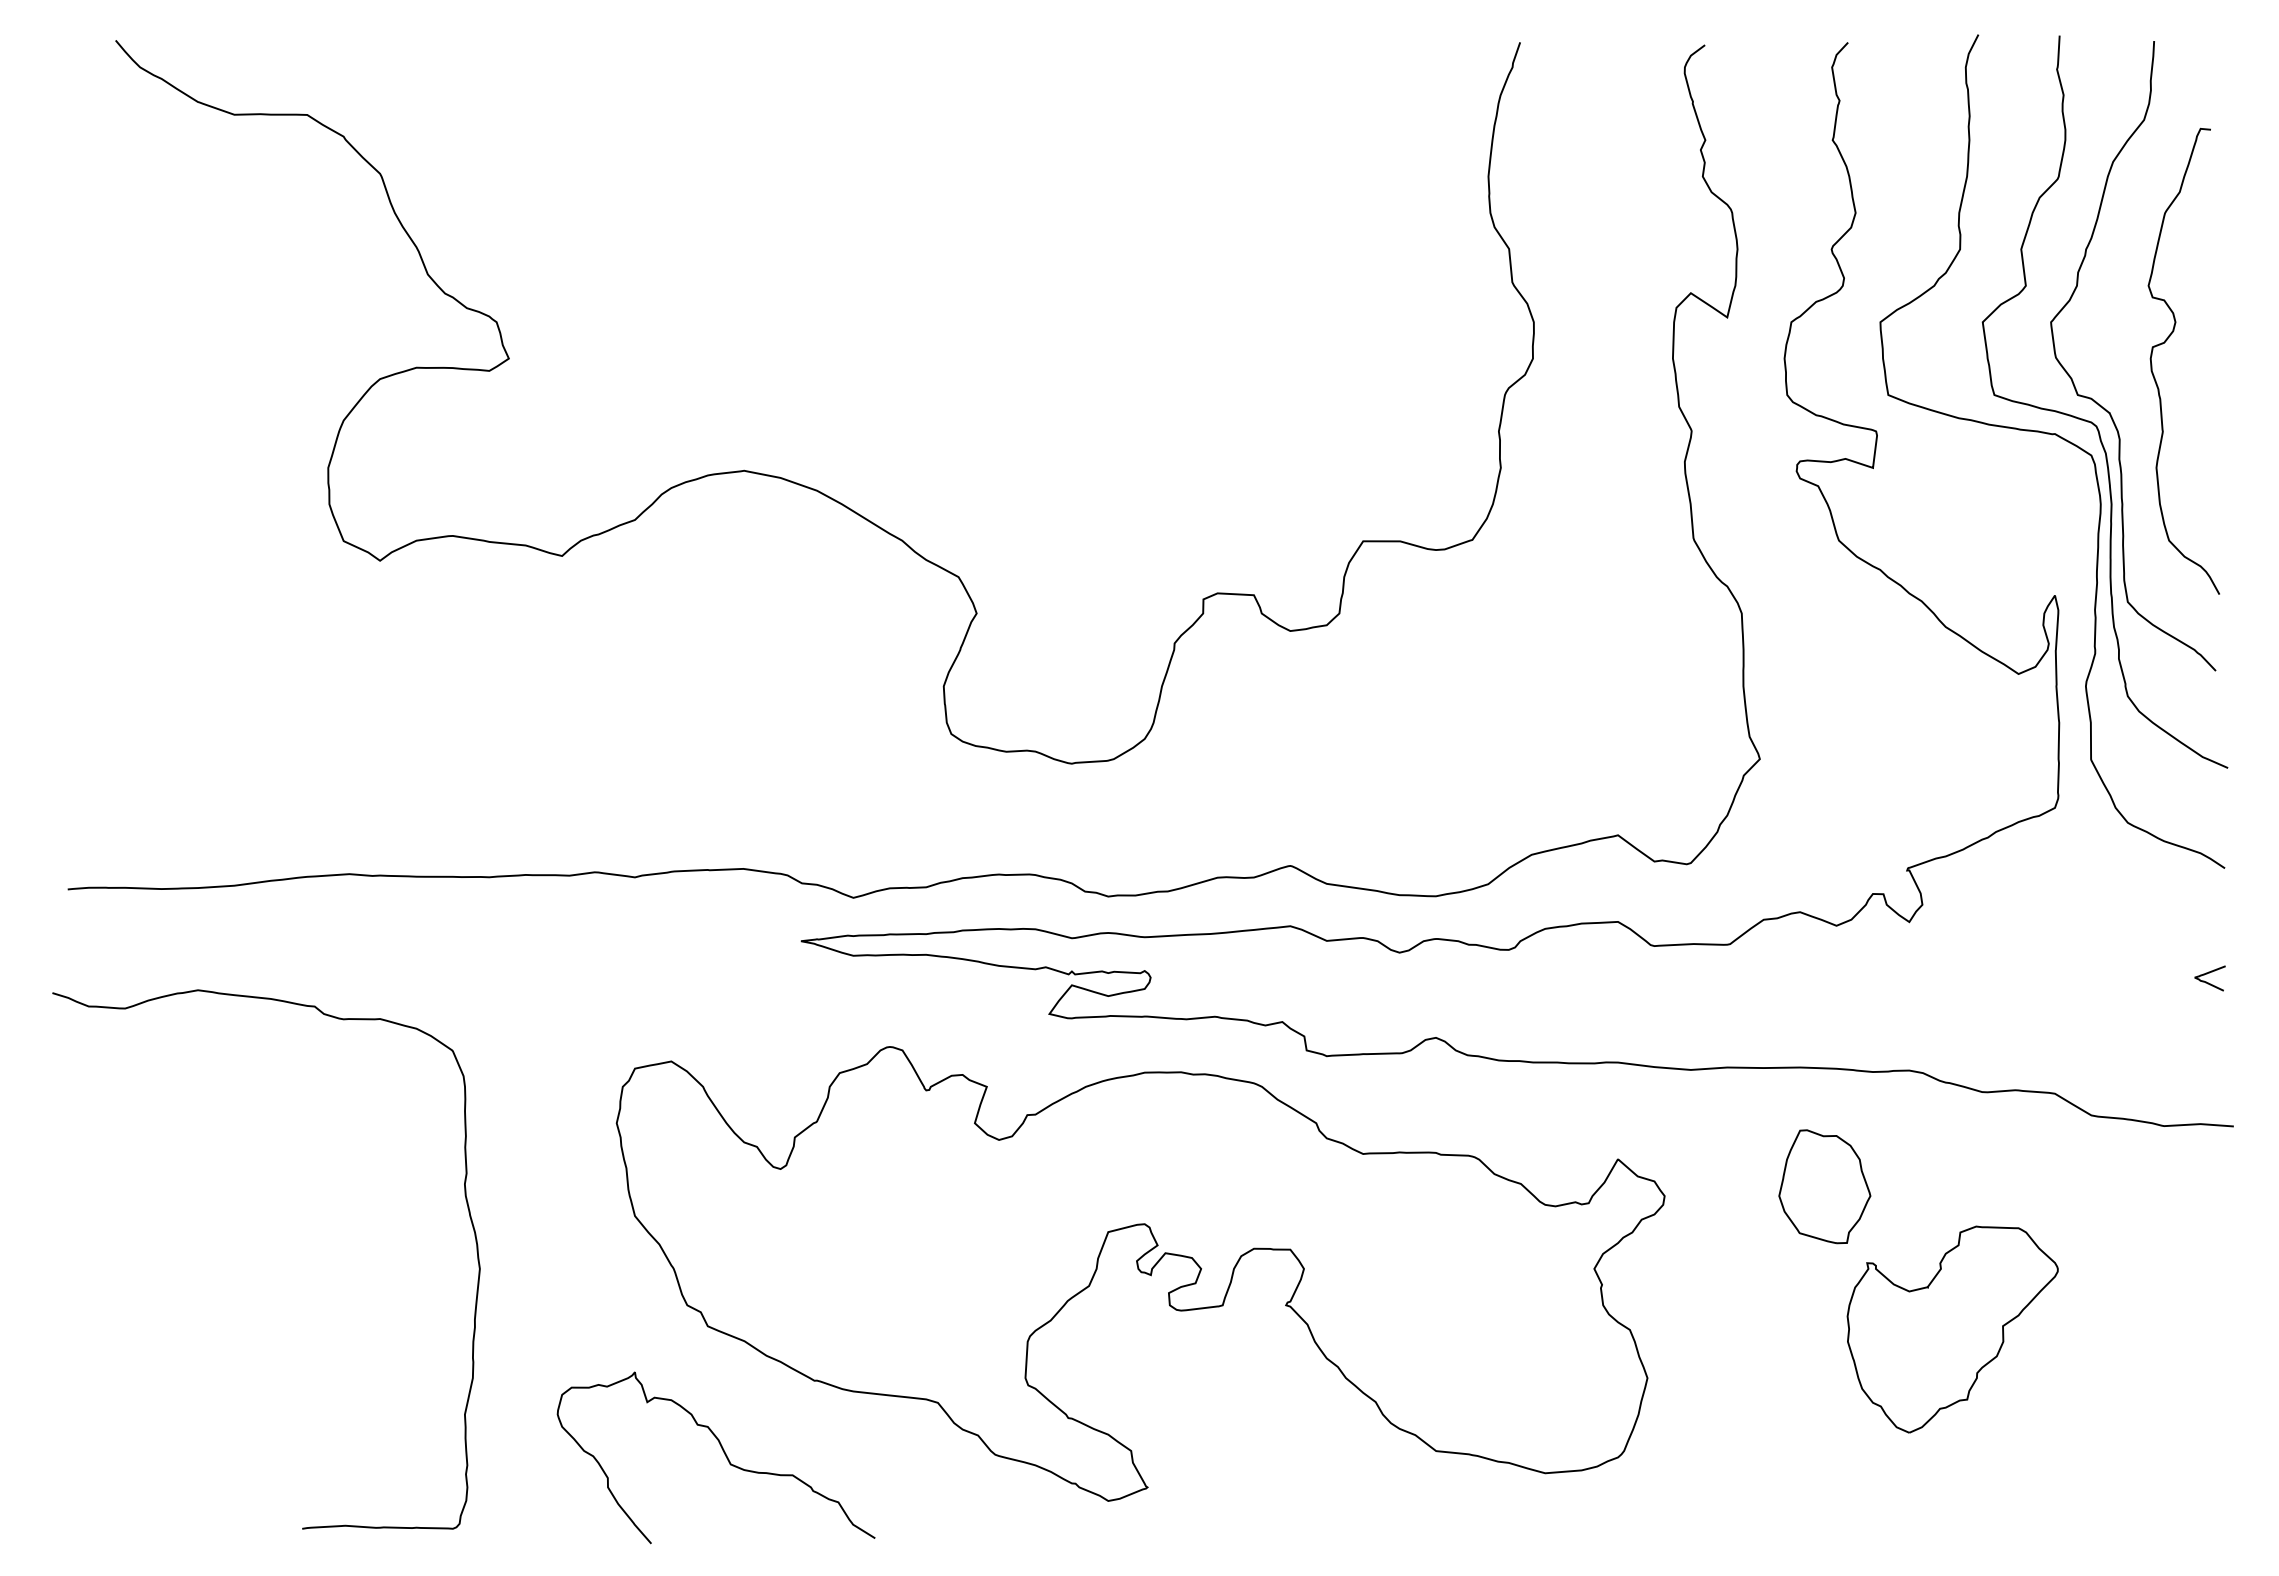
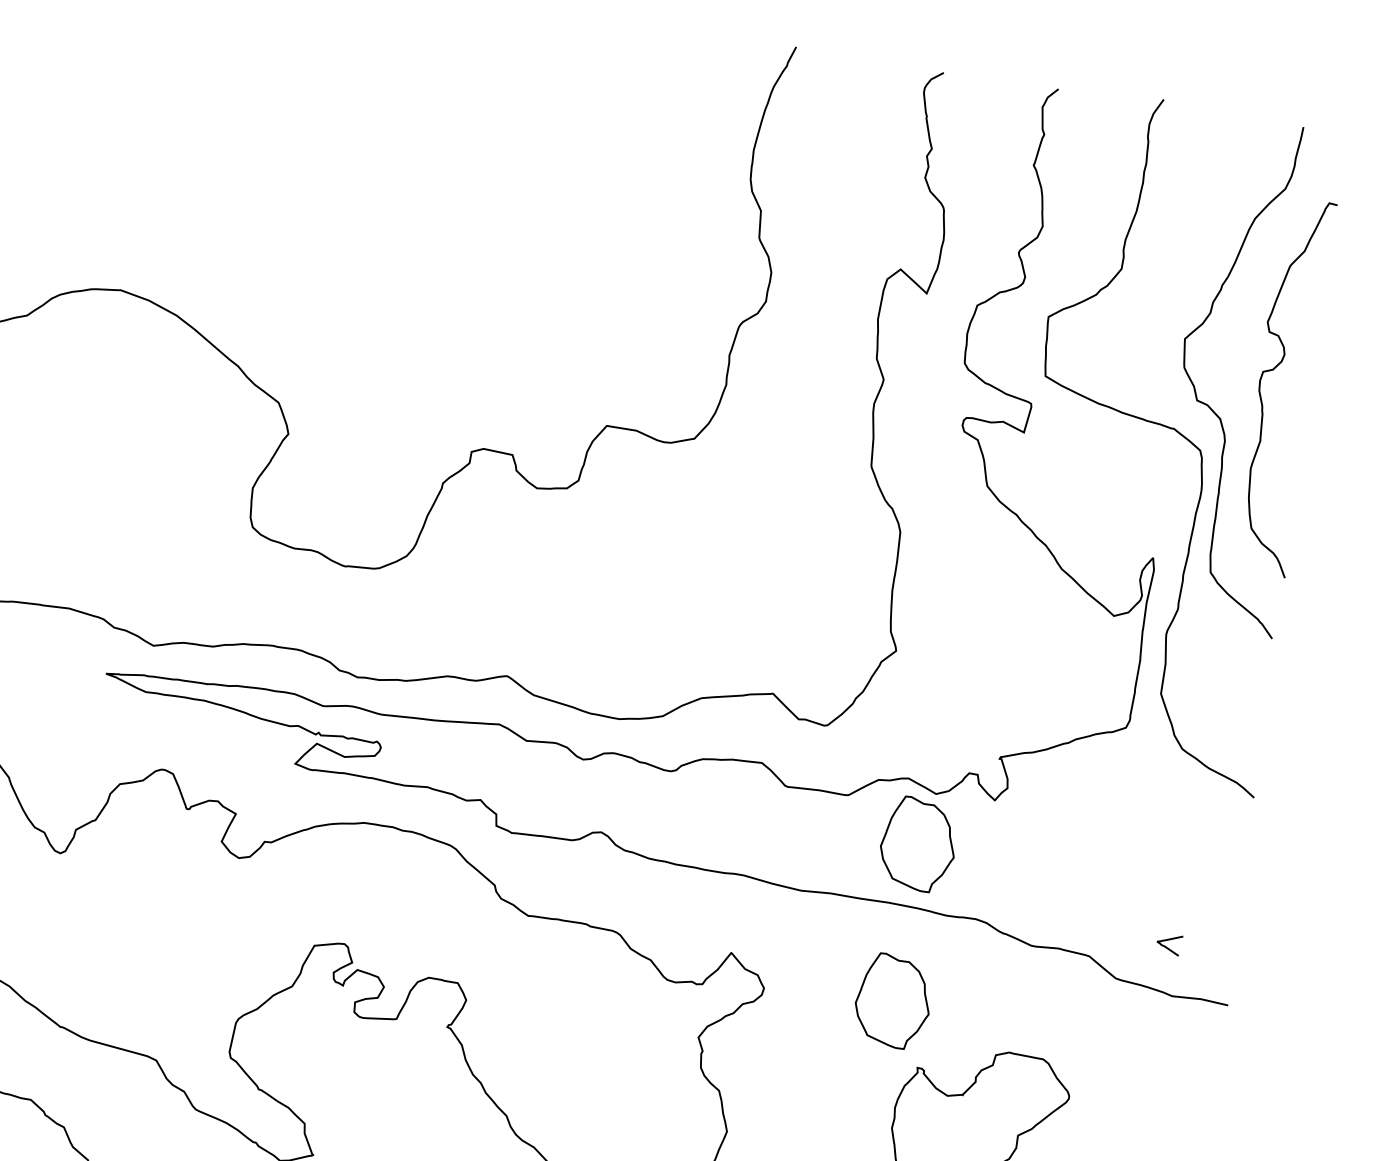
curve: (2093, 422) -> (1206, 424), removed
curve: (2208, 982) -> (1167, 947), moved
part: (1824, 990) -> (918, 844), added

